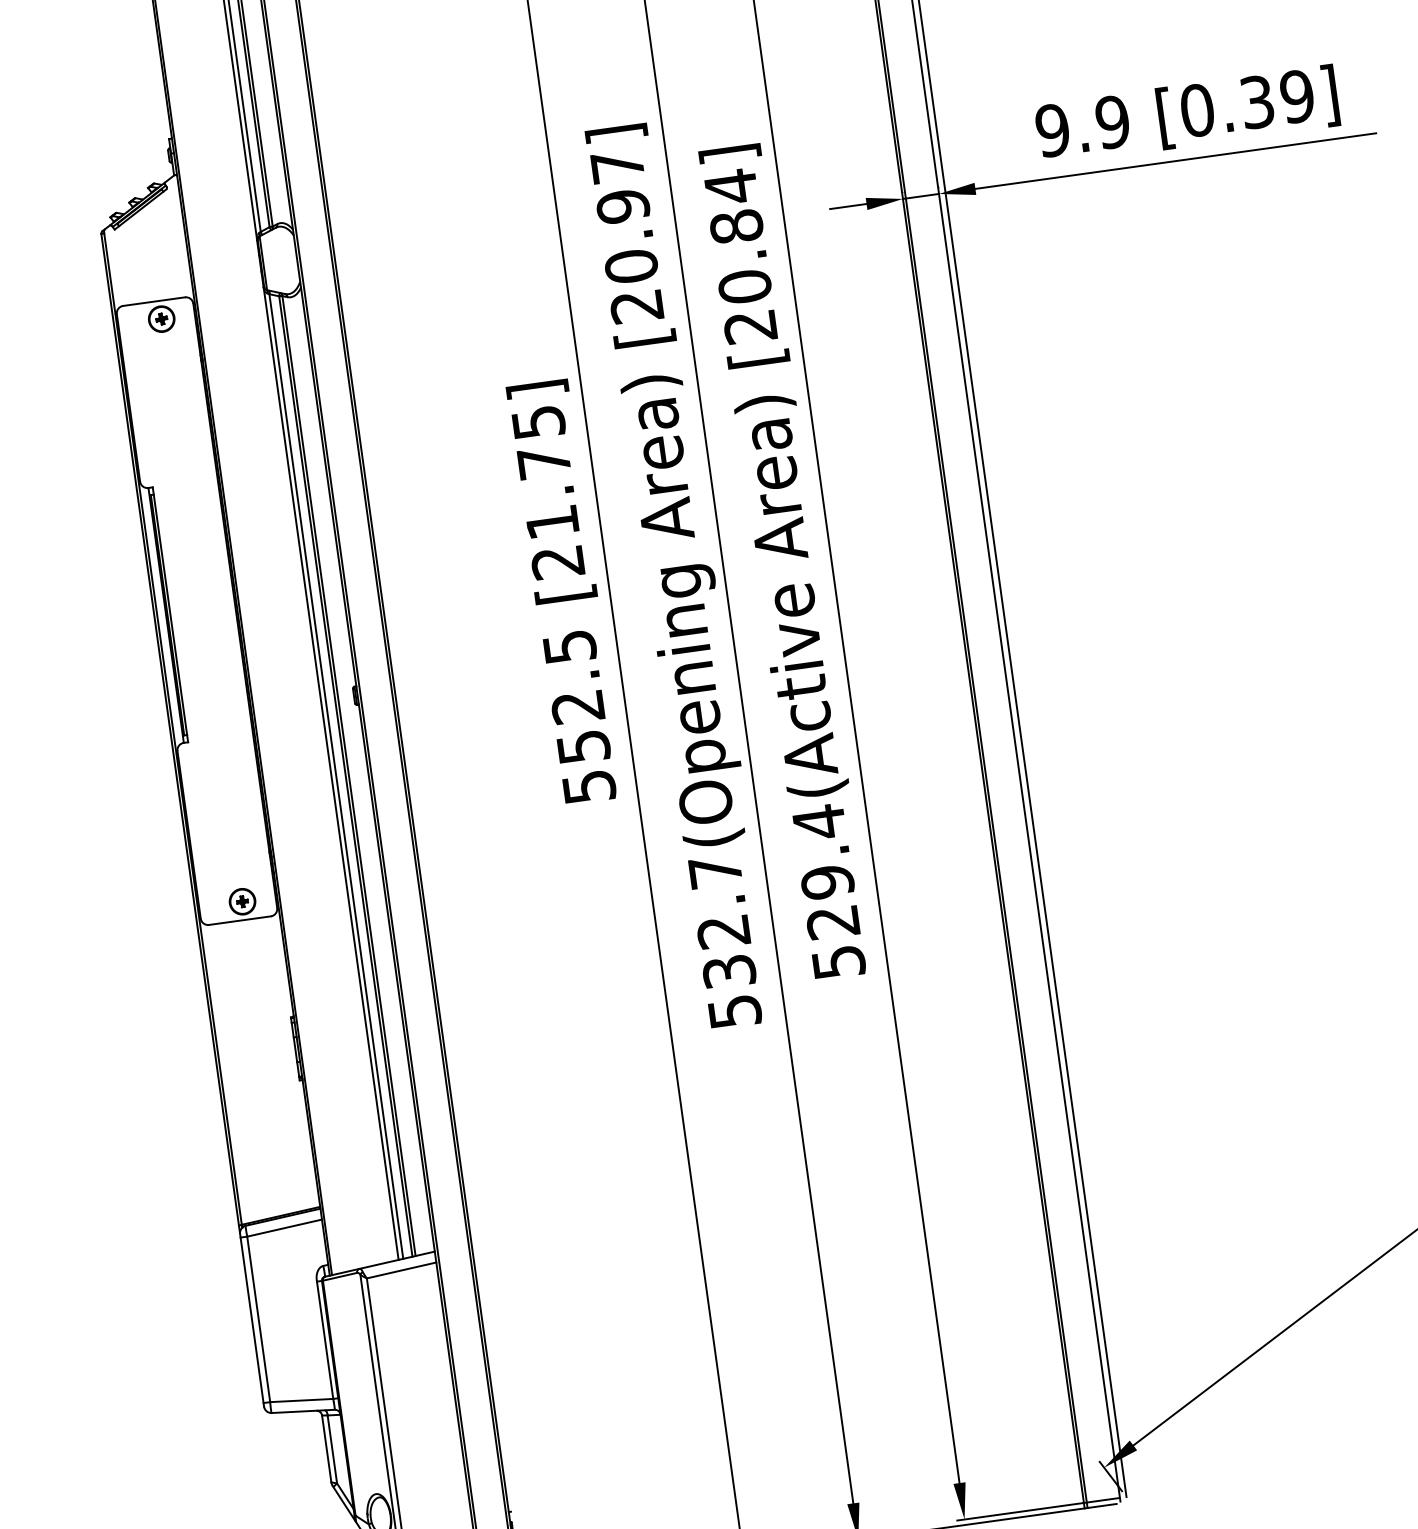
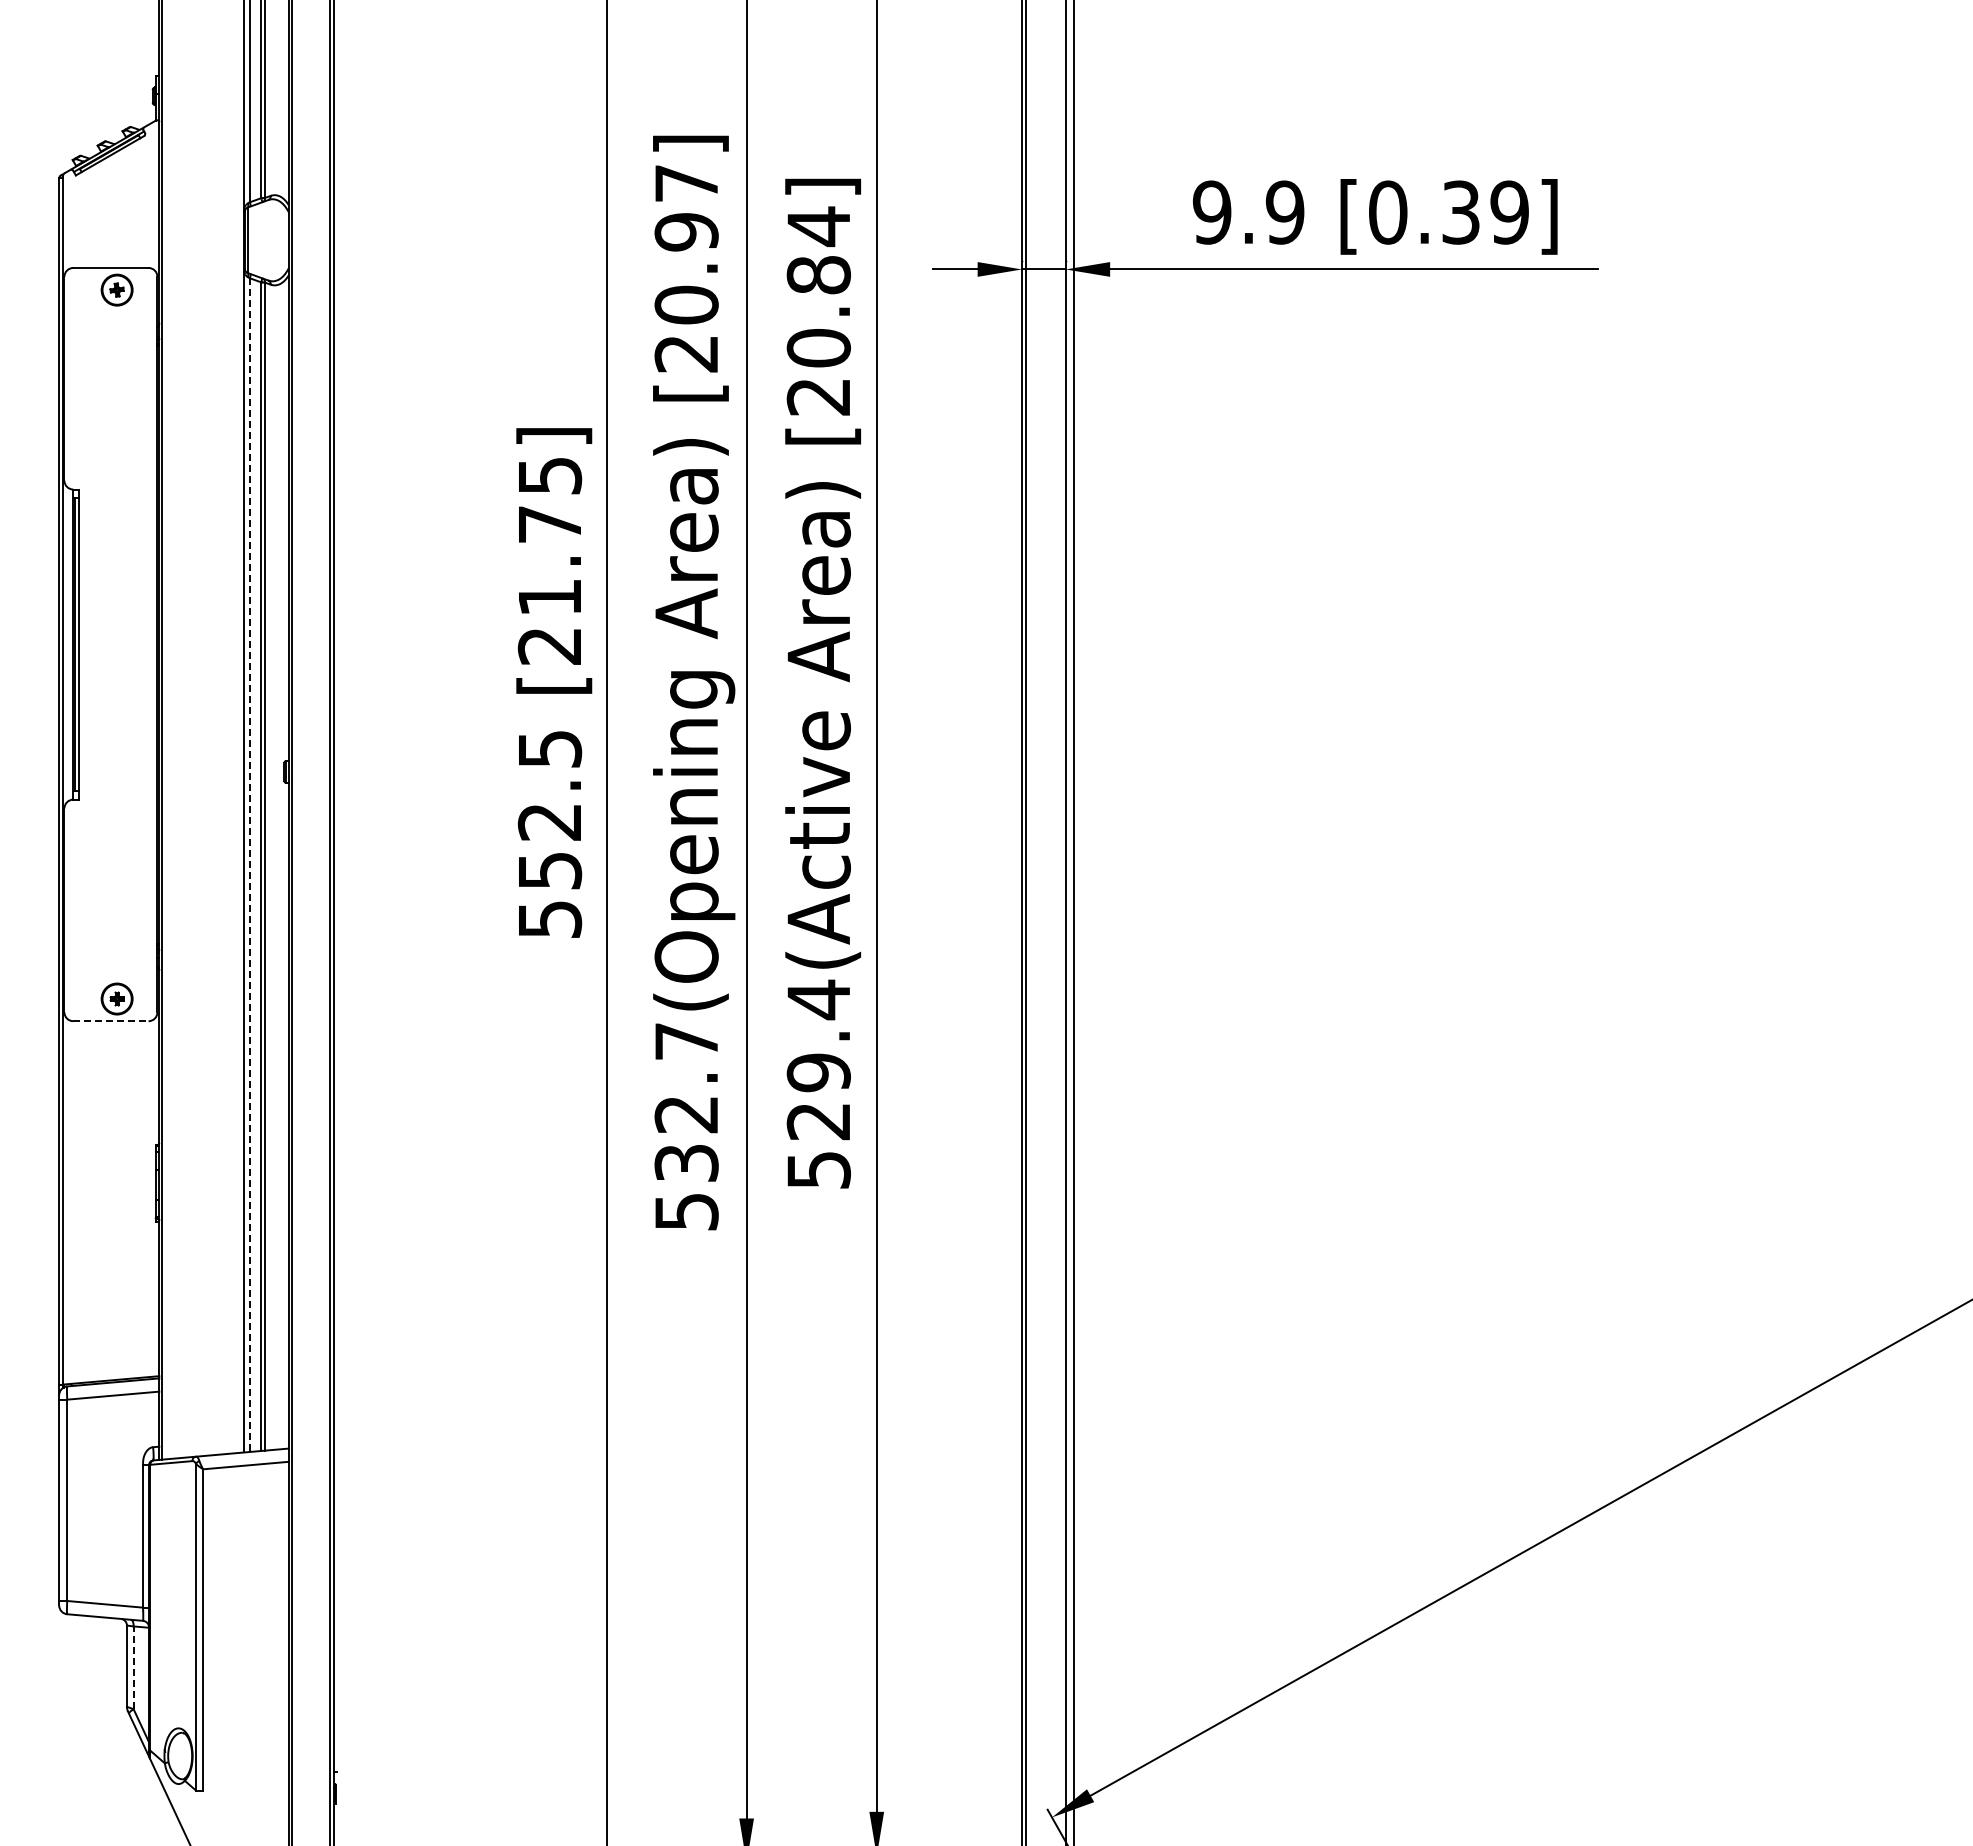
line: (336, 776) -> (249, 865), solid -> dashed
line: (239, 920) -> (110, 1021), solid -> dashed
line: (332, 1449) -> (133, 1667), solid -> dashed

